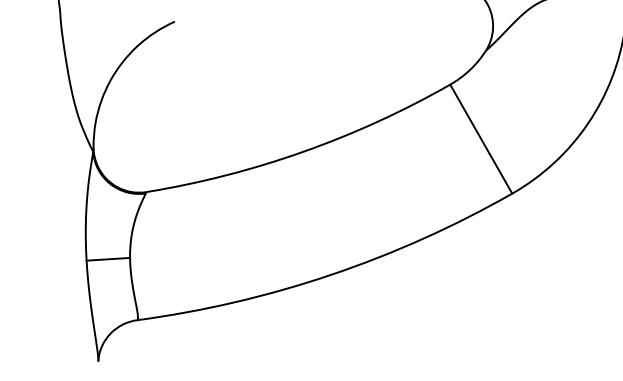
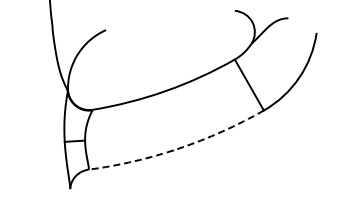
arc: (329, 274) -> (178, 148), solid -> dashed

